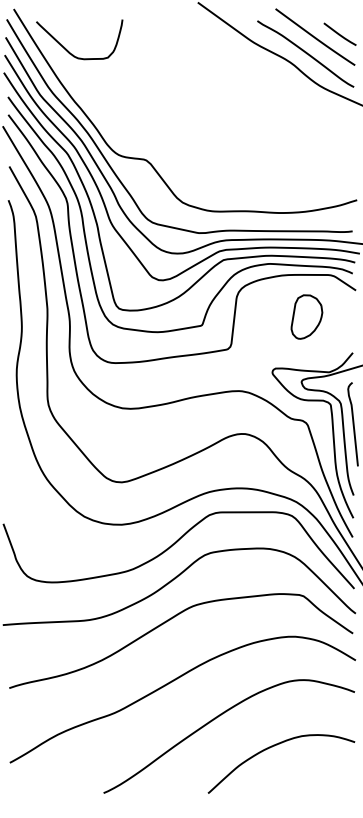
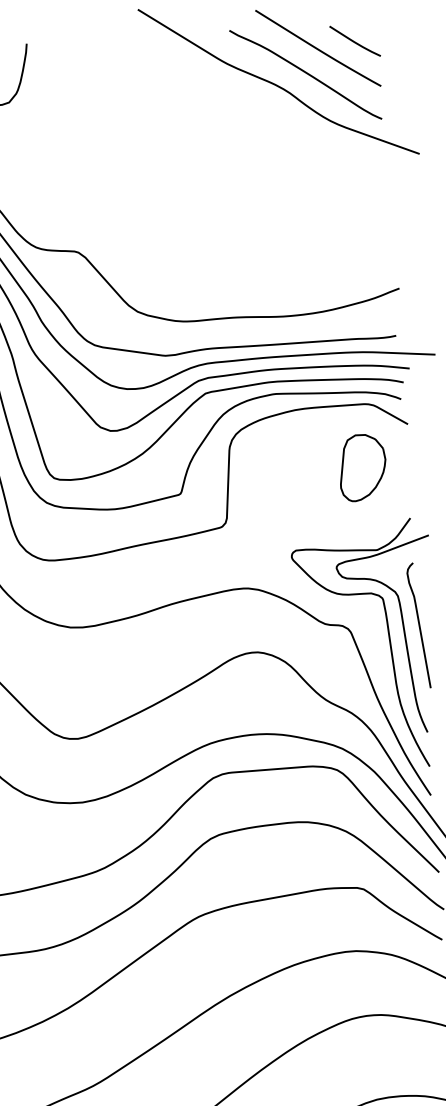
part: (306, 316) -> (362, 466), moved

